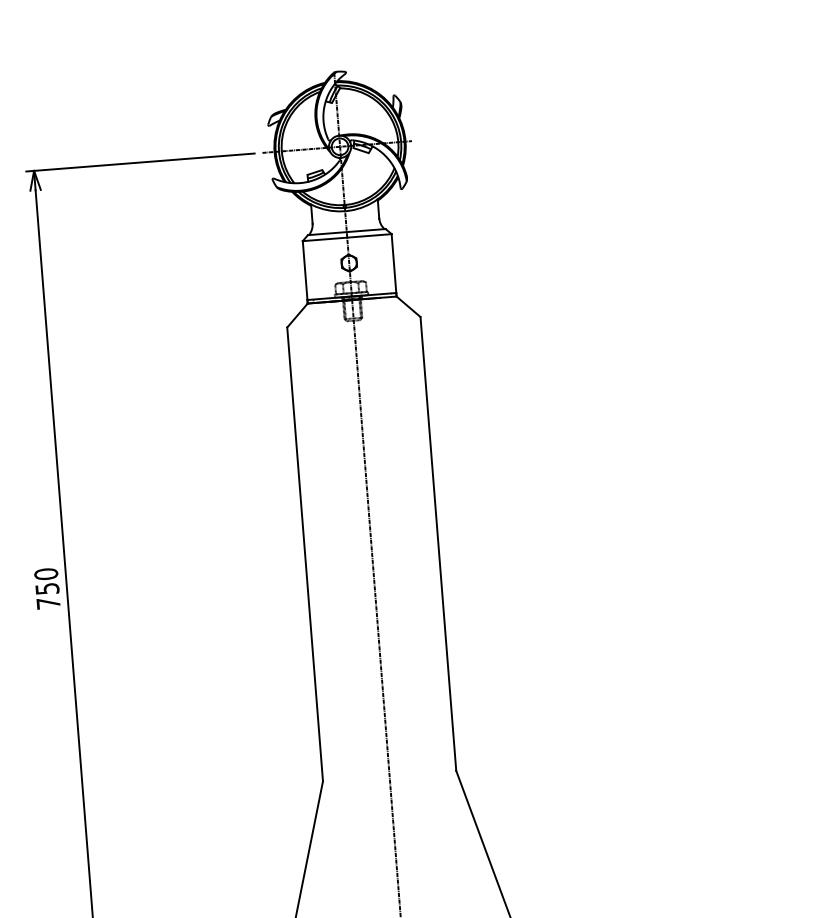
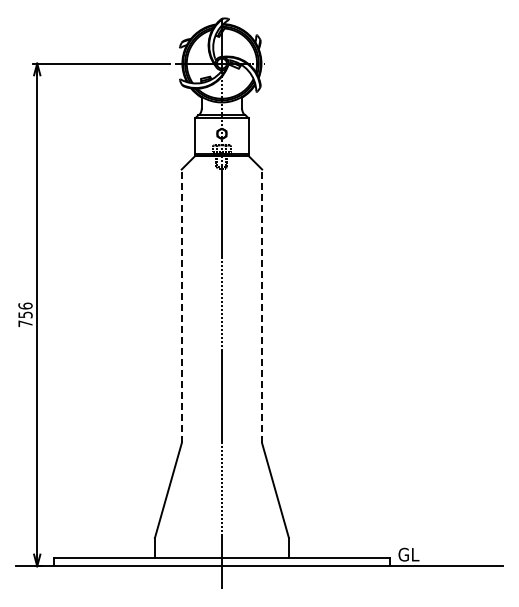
line: (438, 543) -> (262, 306), solid -> dashed
line: (304, 554) -> (181, 306), solid -> dashed
text: (46, 573) -> (25, 305), 750 -> 756

